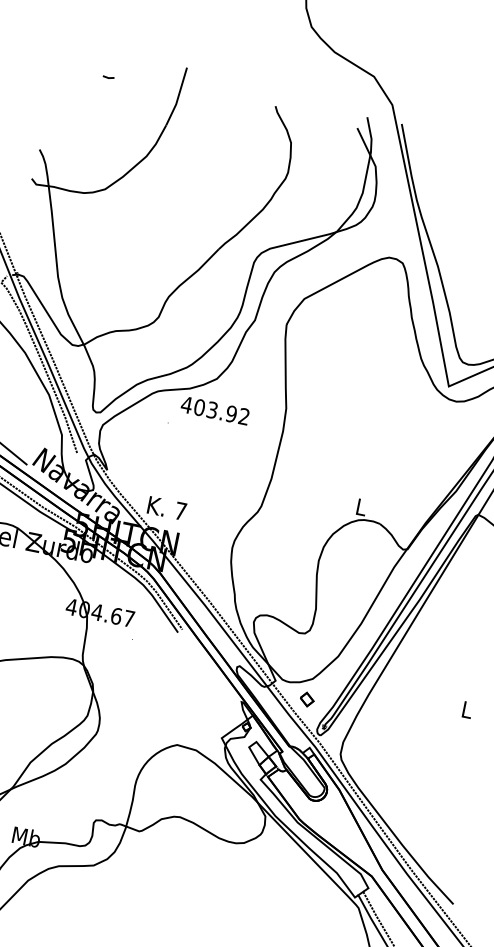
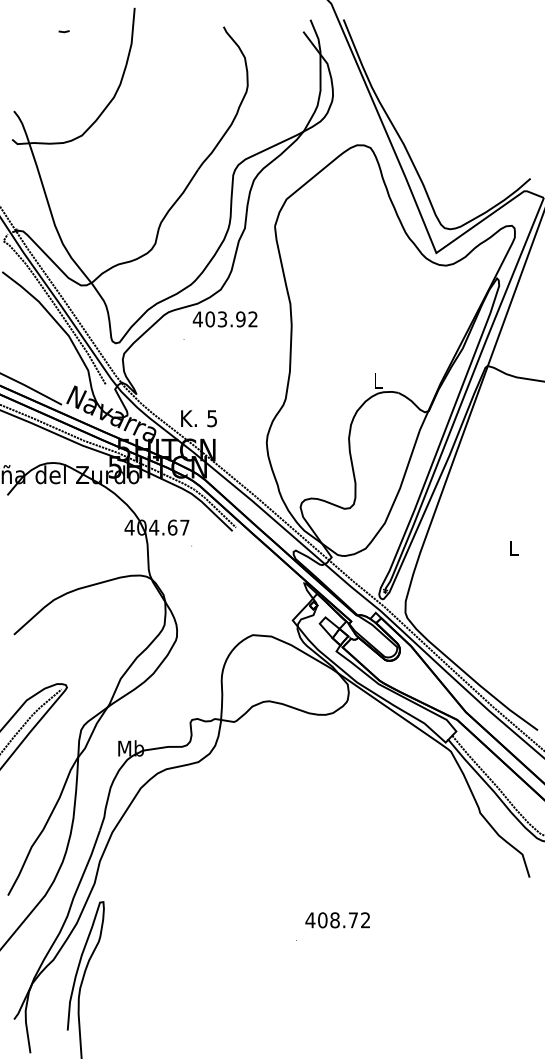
text: (179, 510) -> (211, 418), 7 -> 5
part: (307, 699) -> (364, 568), removed

